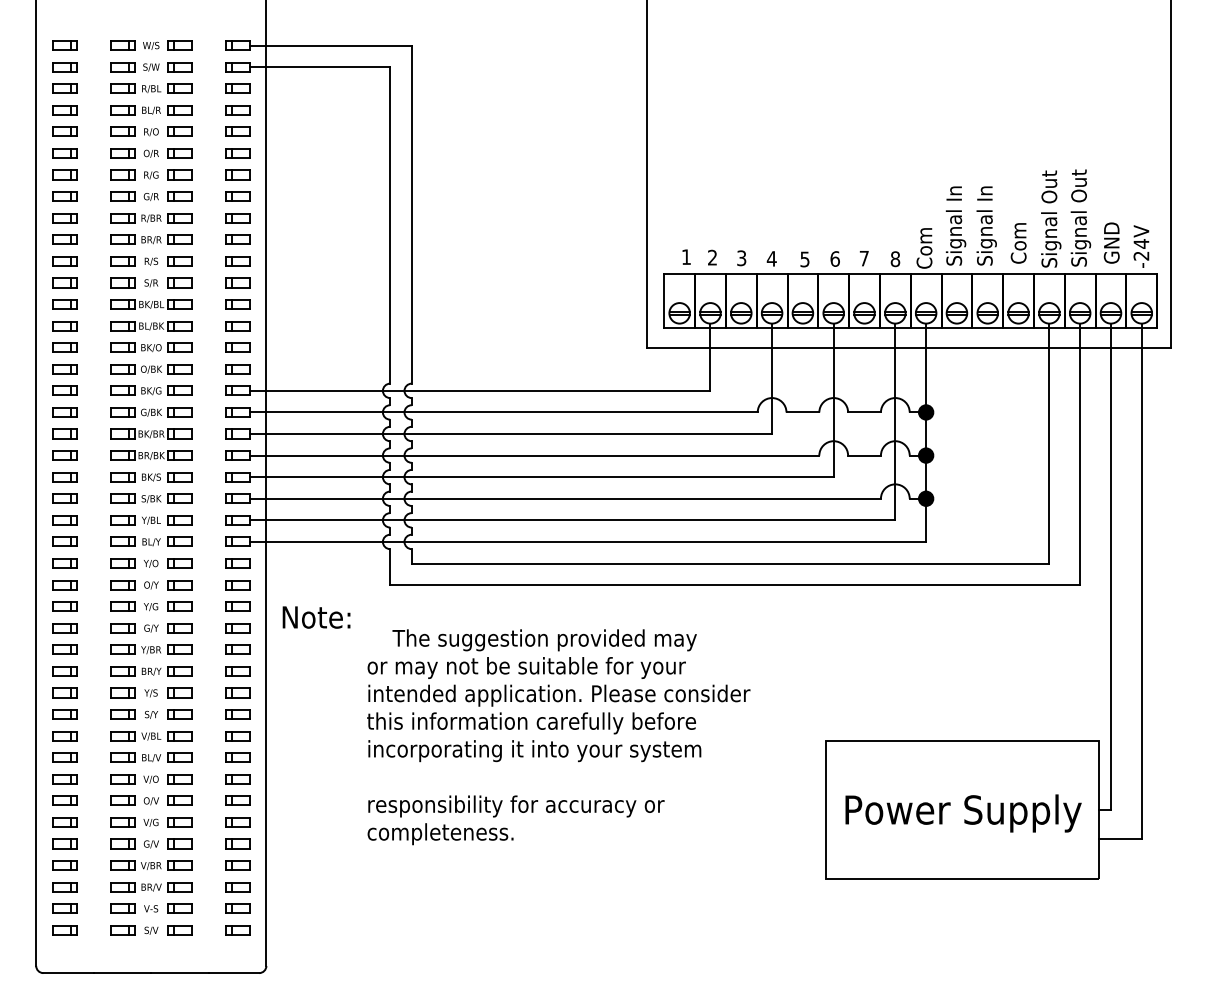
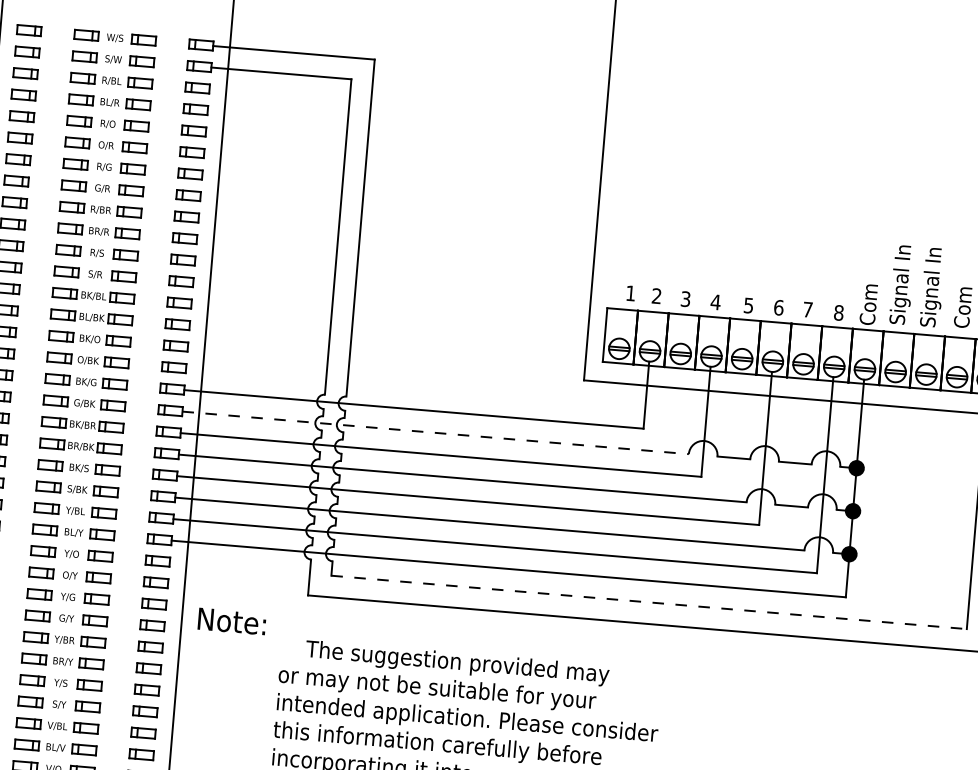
line: (504, 412) -> (436, 433), solid -> dashed
line: (730, 563) -> (649, 602), solid -> dashed

